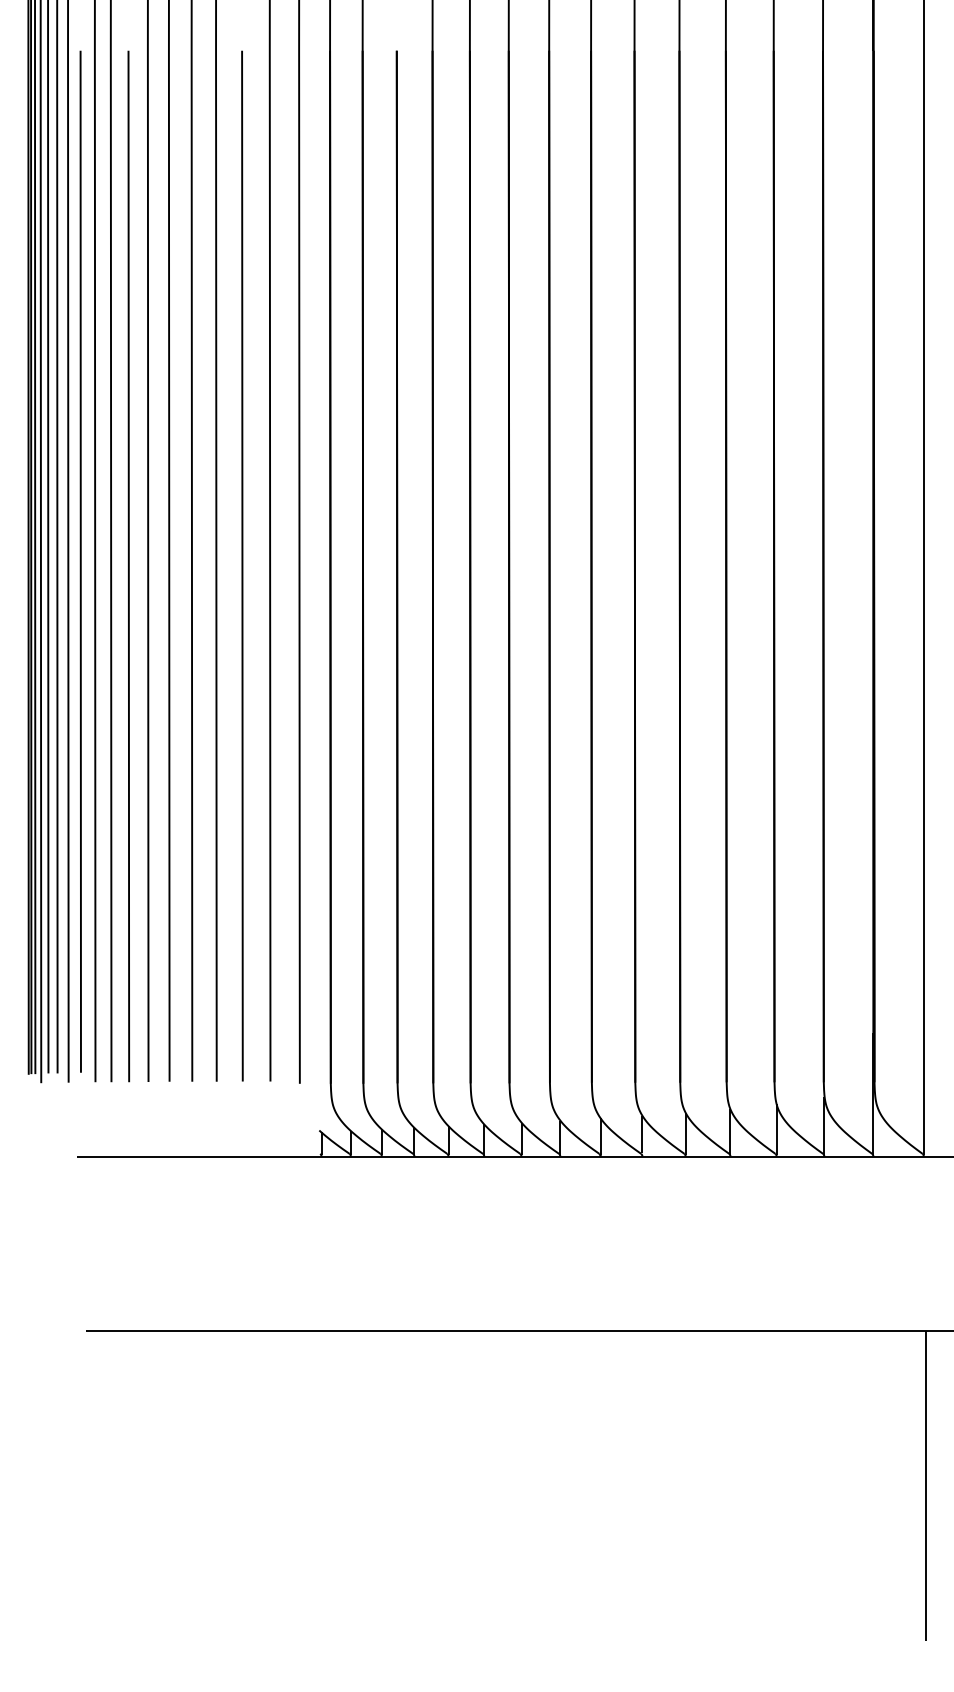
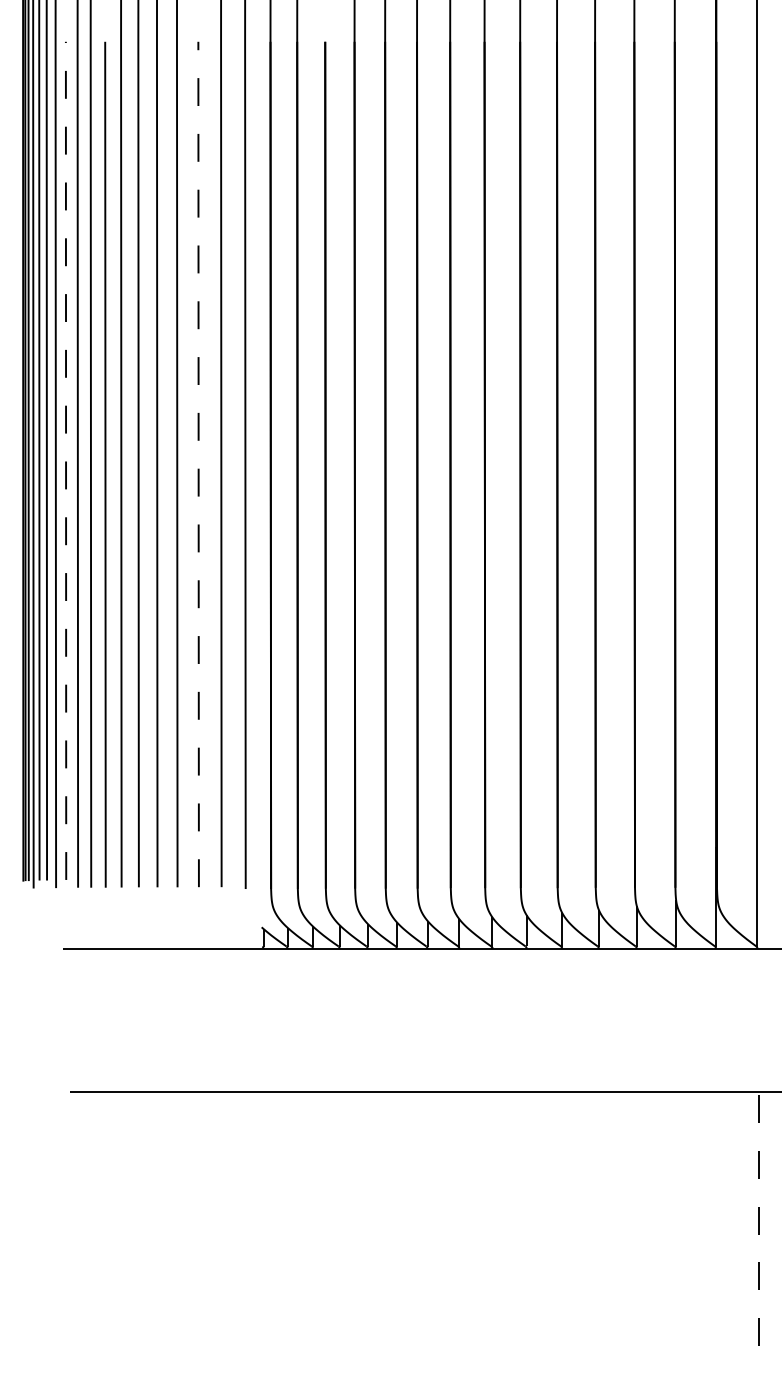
line: (80, 561) -> (65, 460), solid -> dashed
line: (242, 565) -> (198, 463), solid -> dashed
line: (925, 1485) -> (758, 1218), solid -> dashed

